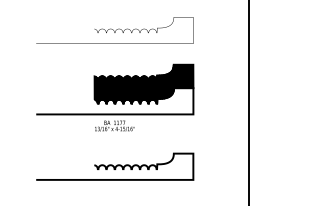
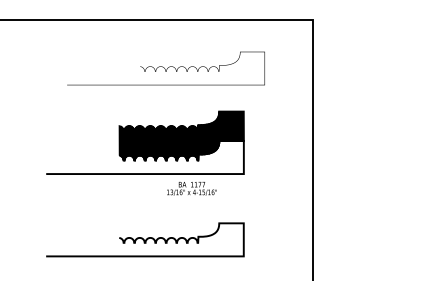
curve: (113, 30) -> (164, 68), moved
text: (114, 125) -> (191, 188), moved

